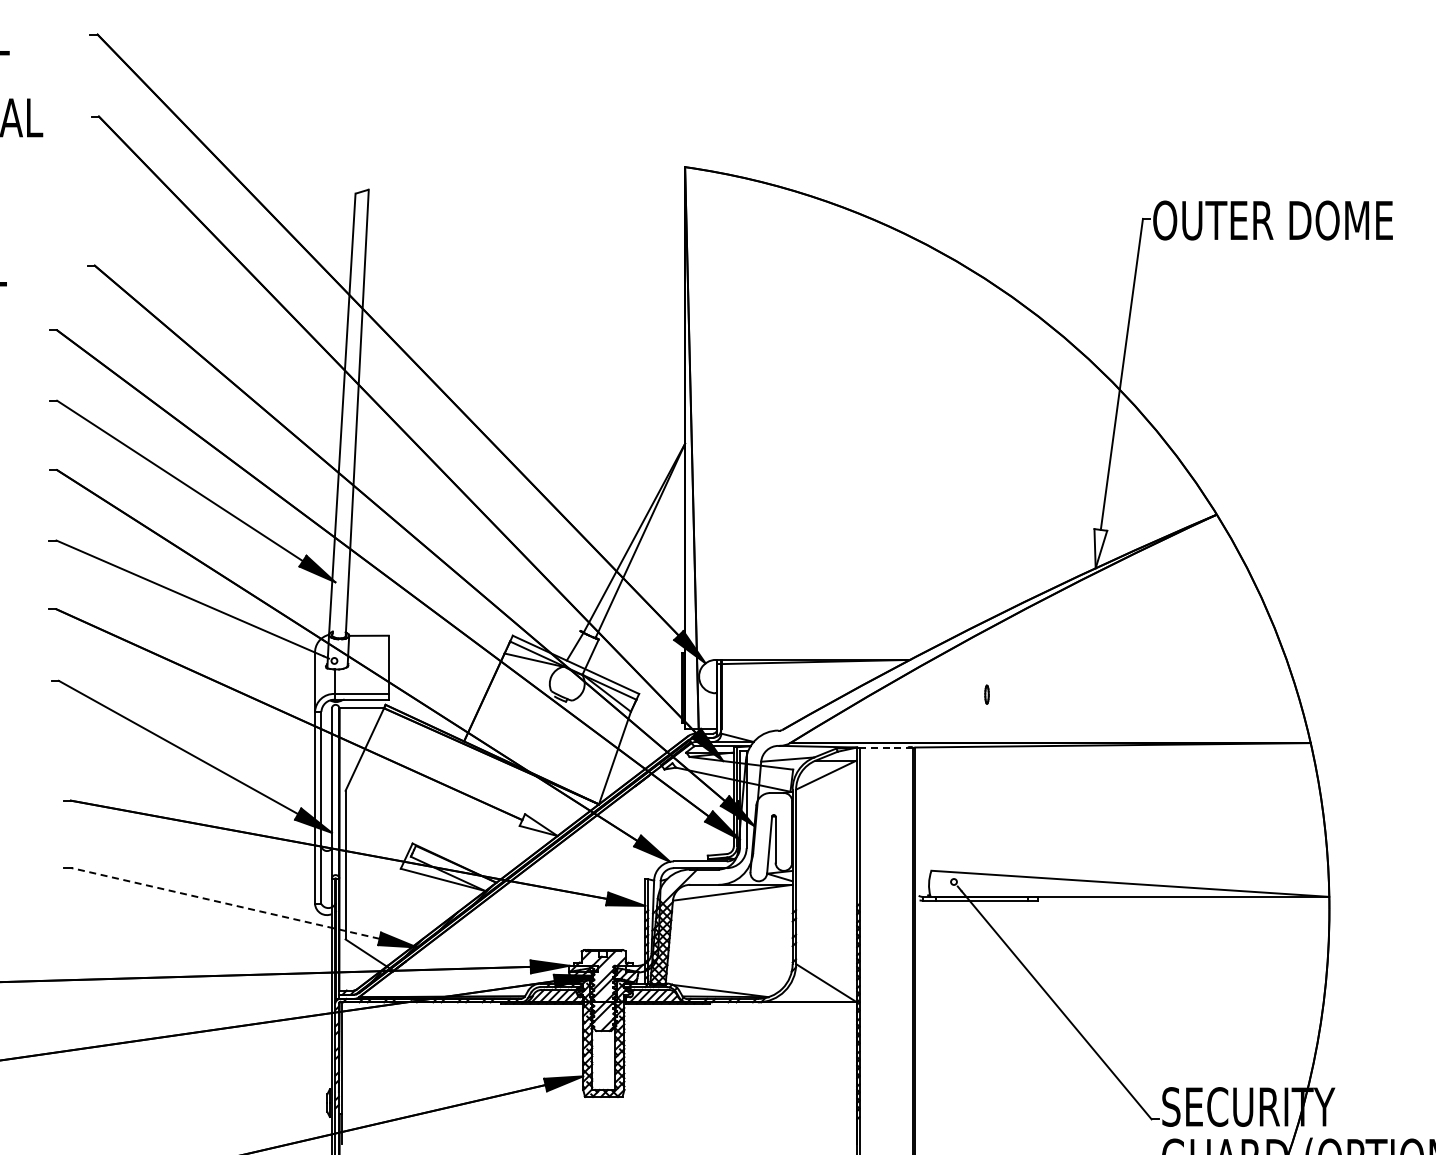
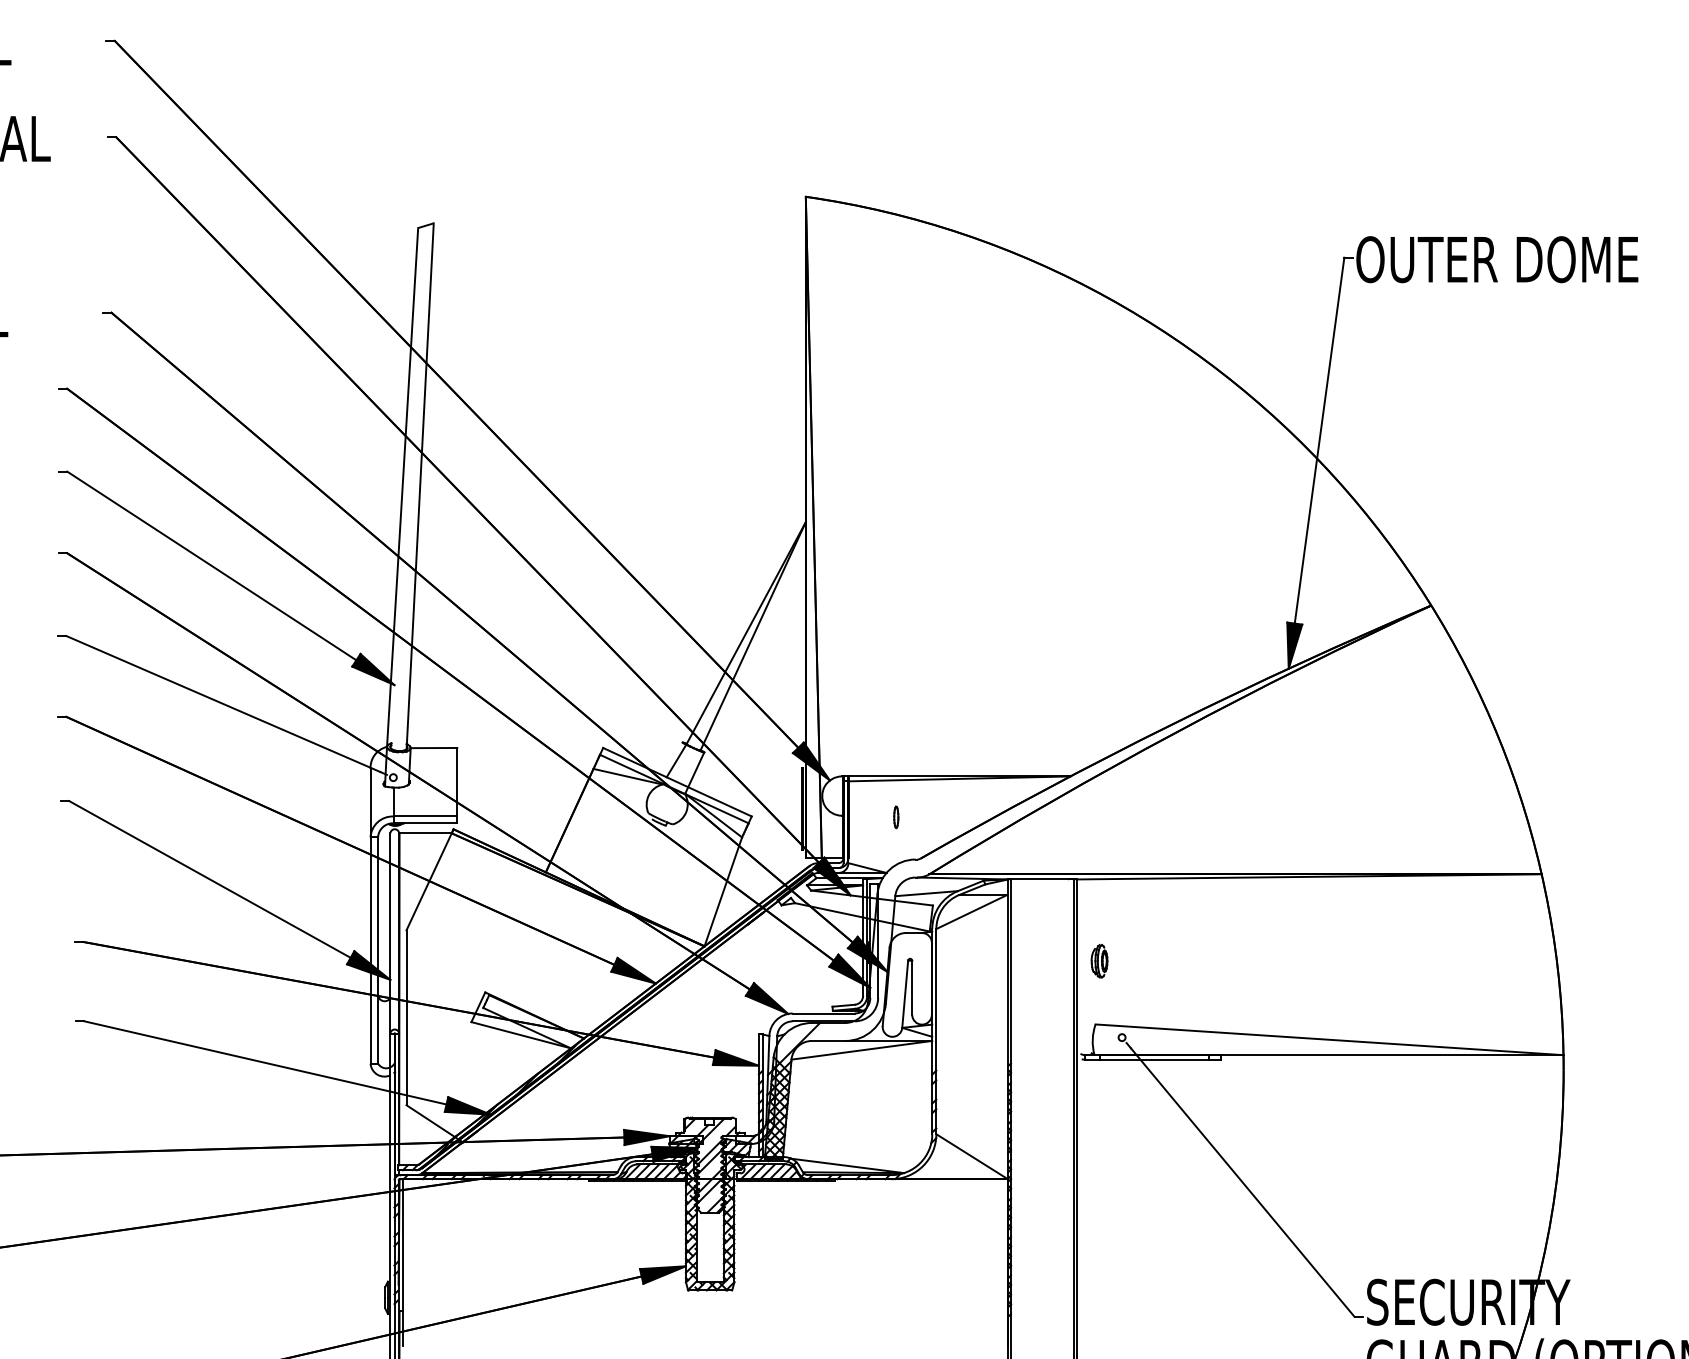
fill: (1100, 548) -> (1294, 645), added
part: (986, 694) -> (895, 817), moved
line: (886, 747) -> (1042, 879), dashed -> solid
part: (934, 817) -> (1099, 961), added
fill: (538, 825) -> (633, 971), added
line: (225, 903) -> (265, 1062), dashed -> solid

